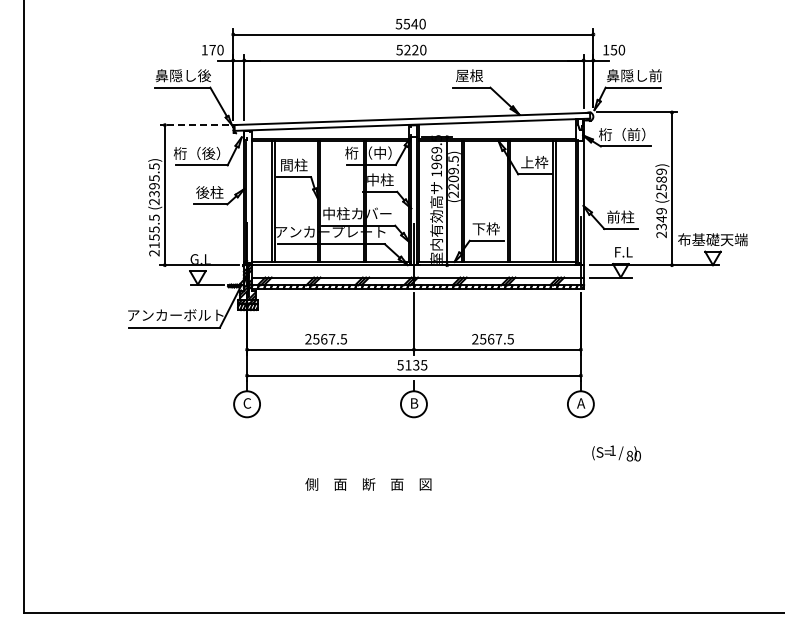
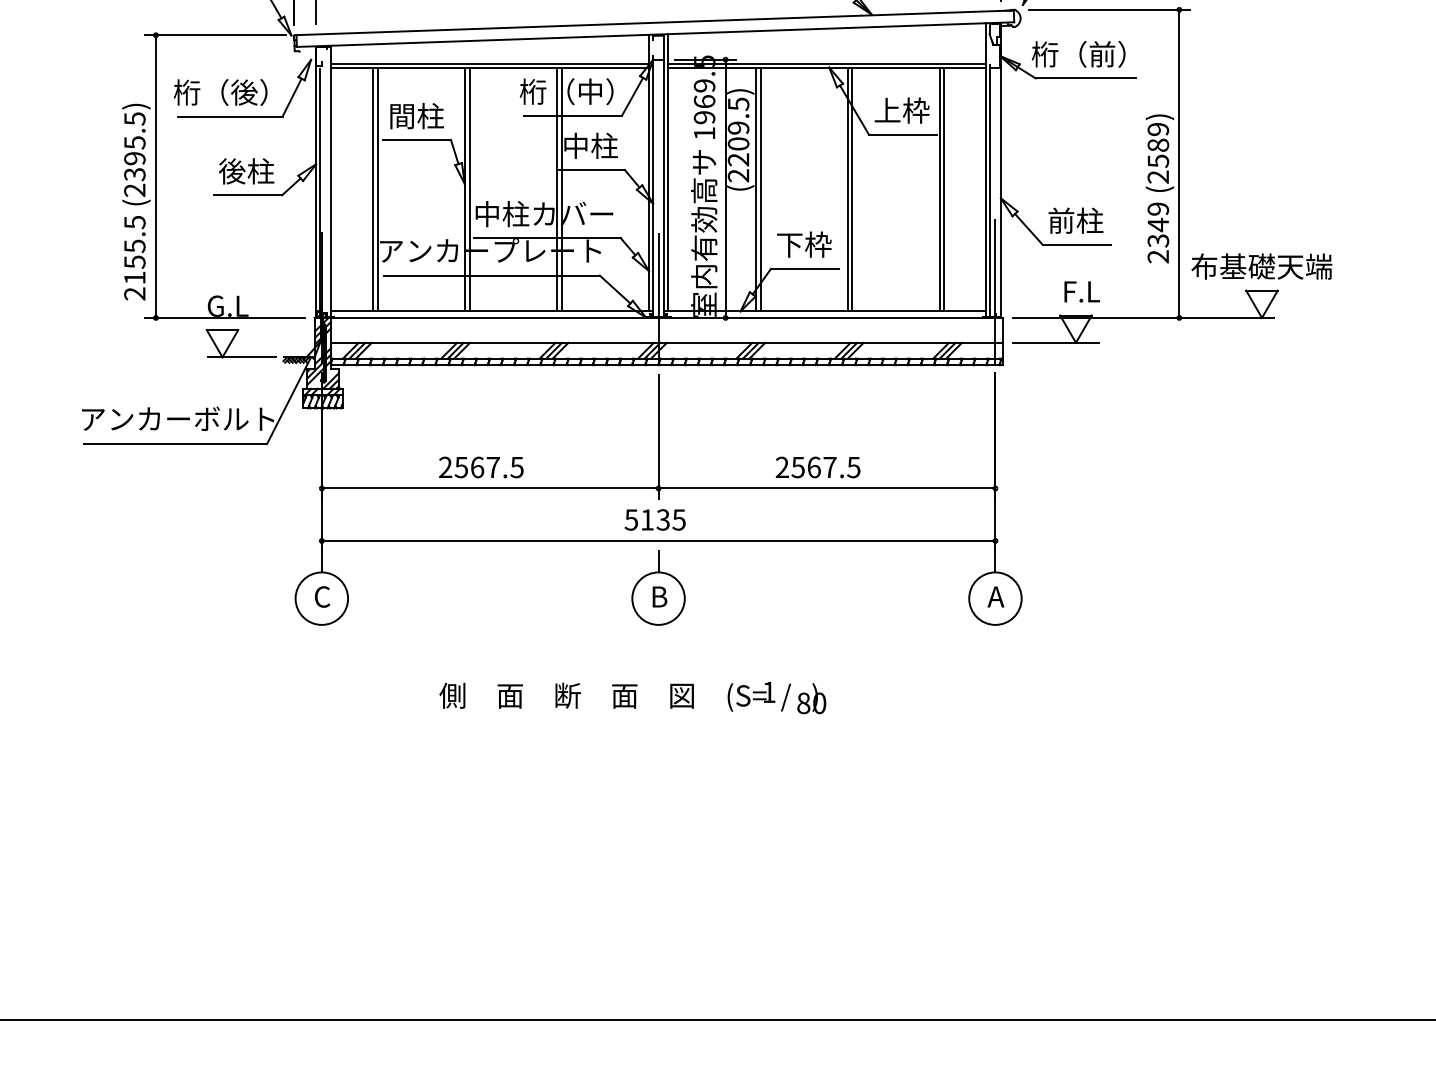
line: (194, 125) -> (215, 36), dashed -> solid
text: (616, 453) -> (776, 697), moved
text: (368, 484) -> (566, 695), moved

